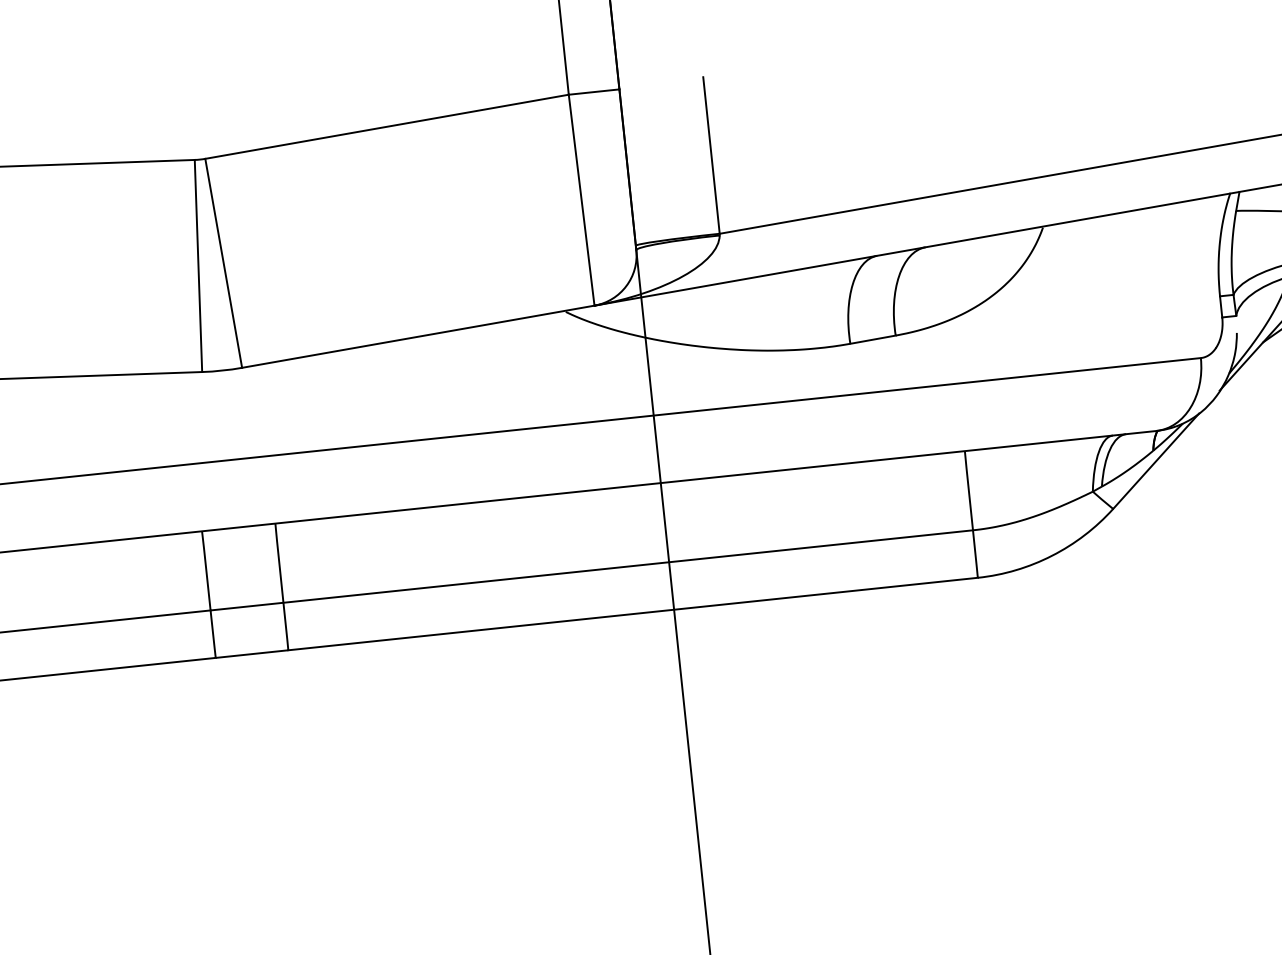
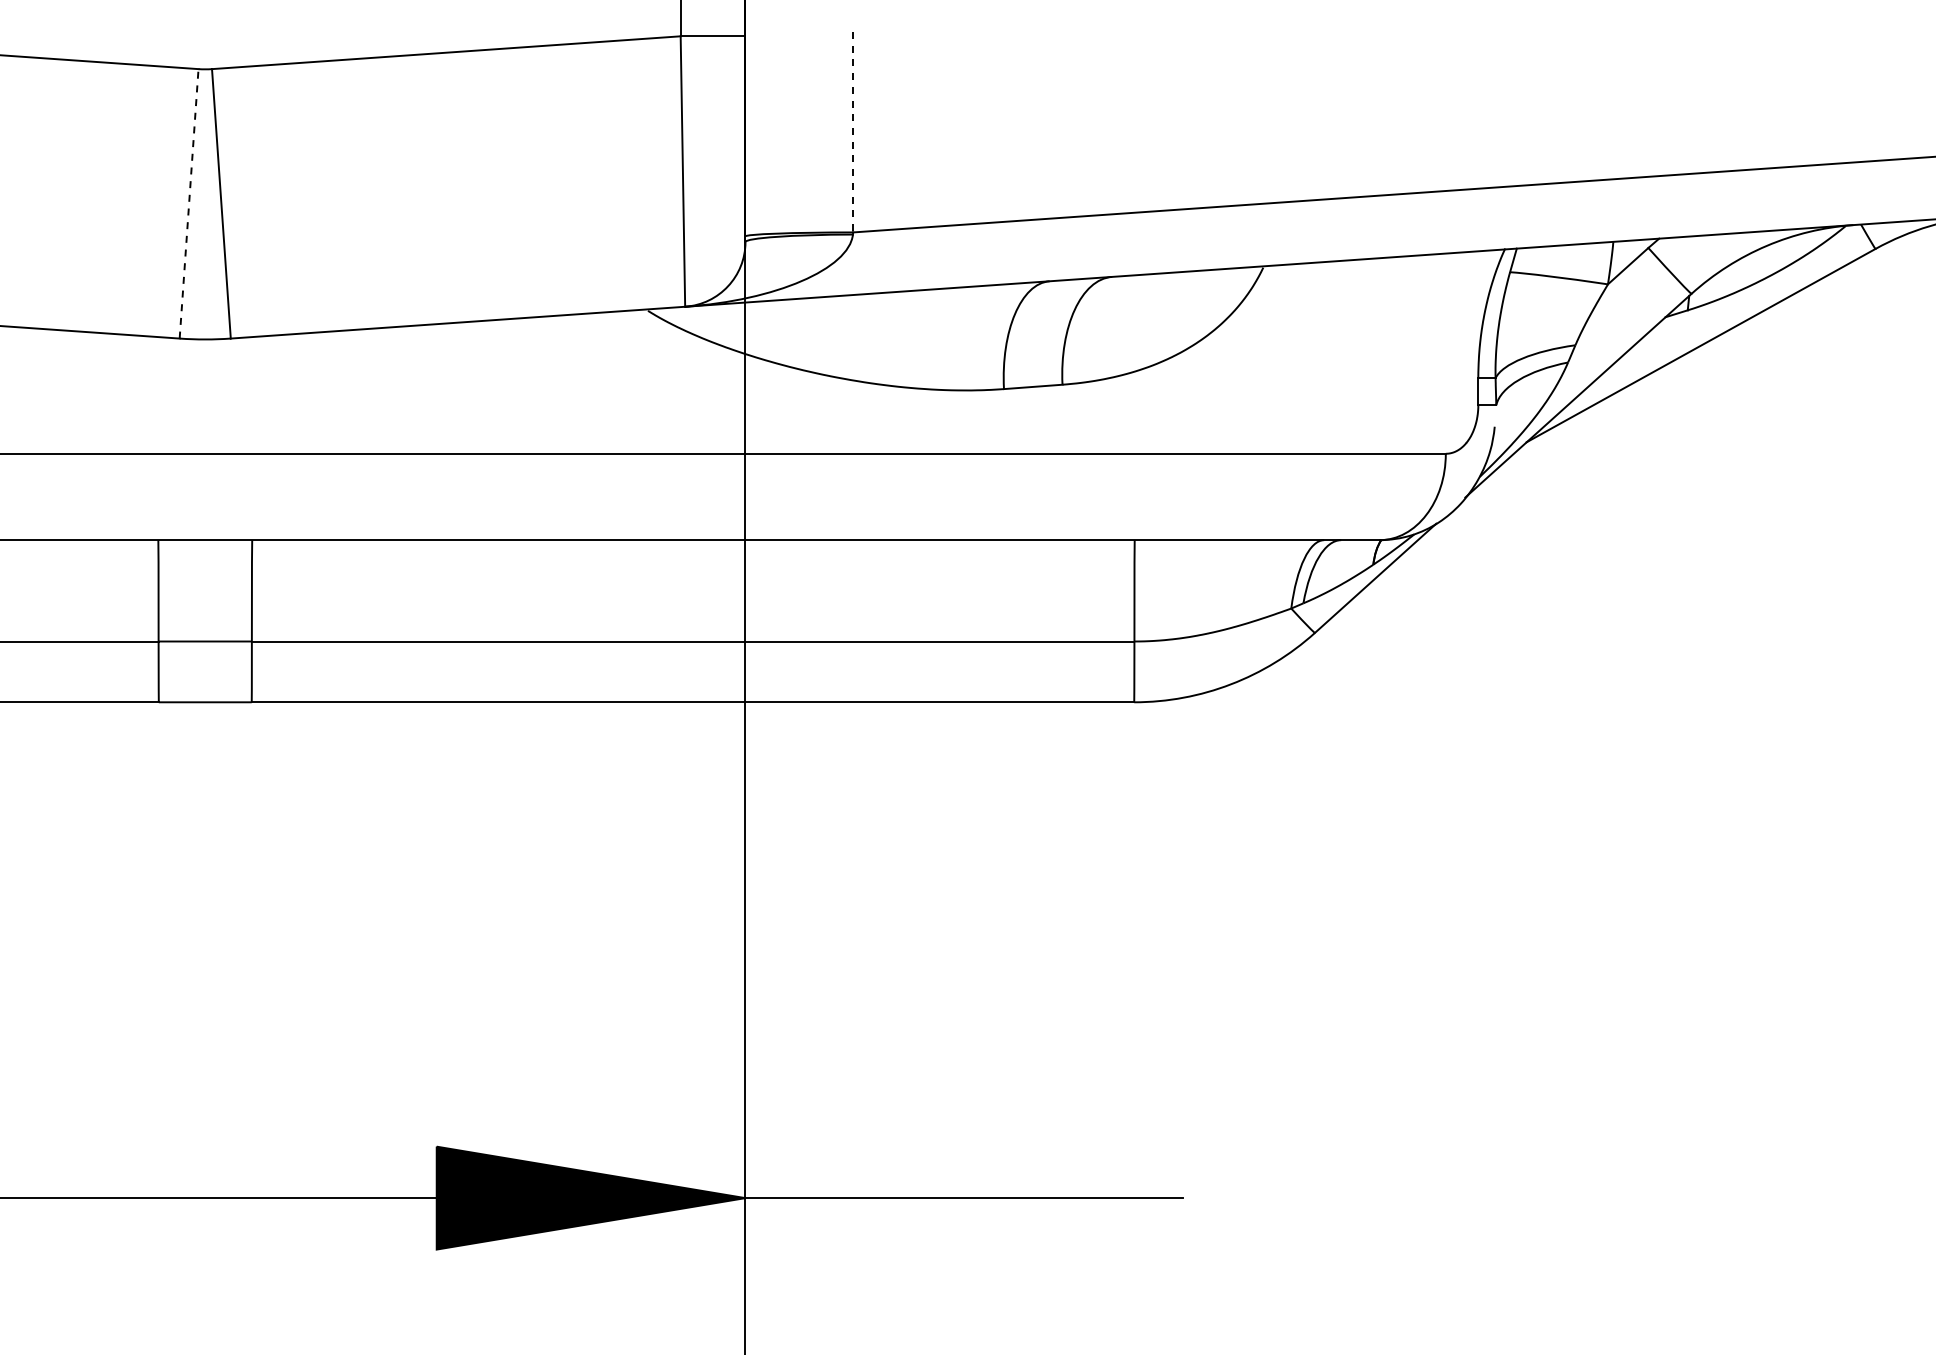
line: (711, 155) -> (853, 132), solid -> dashed
line: (198, 265) -> (189, 203), solid -> dashed

